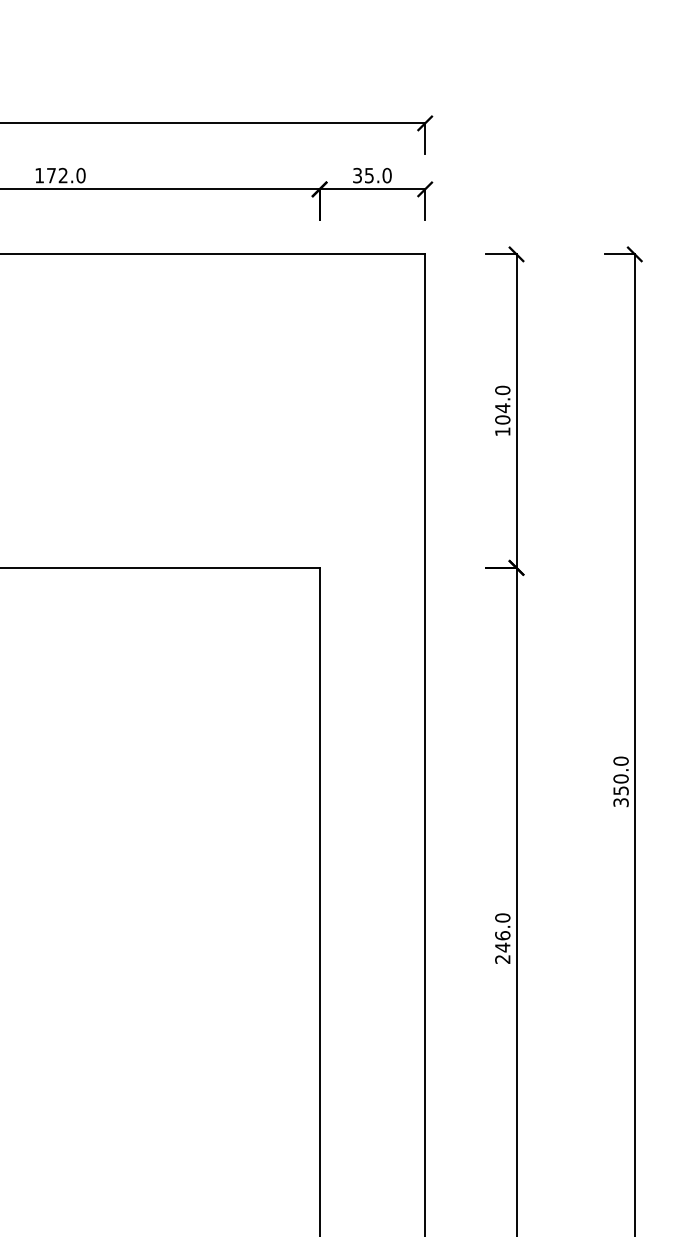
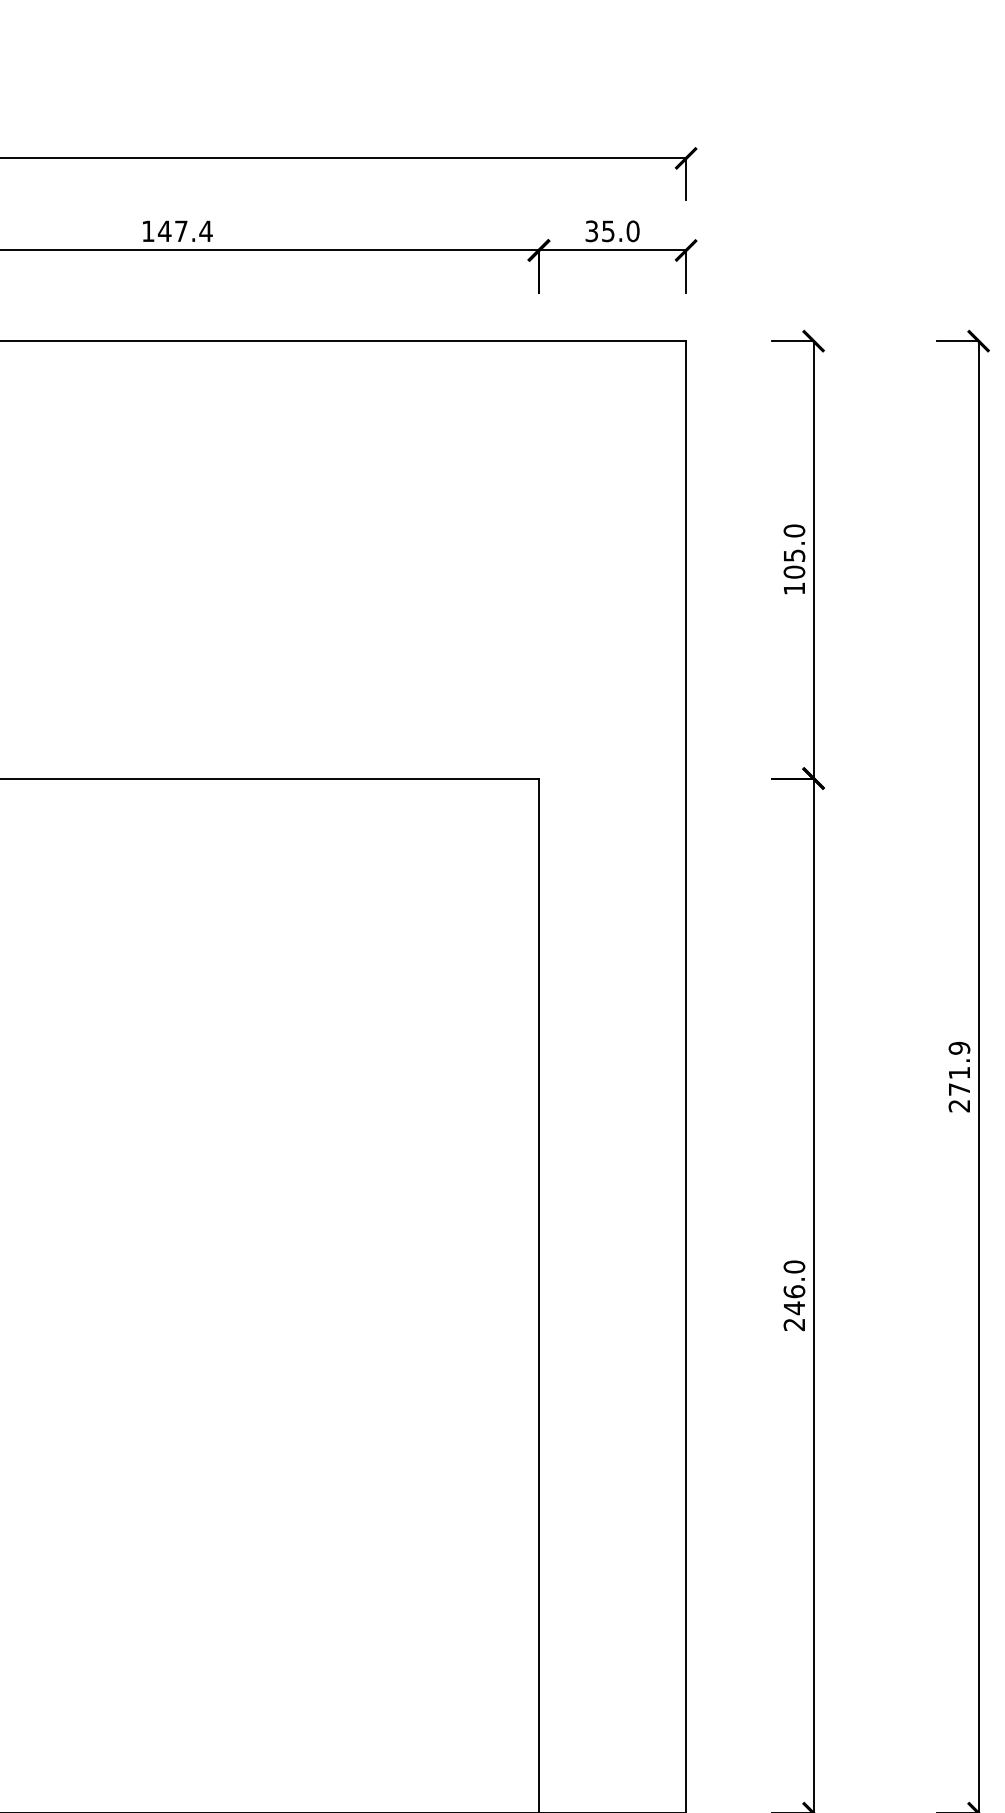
text: (65, 175) -> (184, 231), 172.0 -> 147.4
text: (502, 408) -> (794, 555), 104.0 -> 105.0
text: (621, 781) -> (959, 1076), 350.0 -> 271.9

